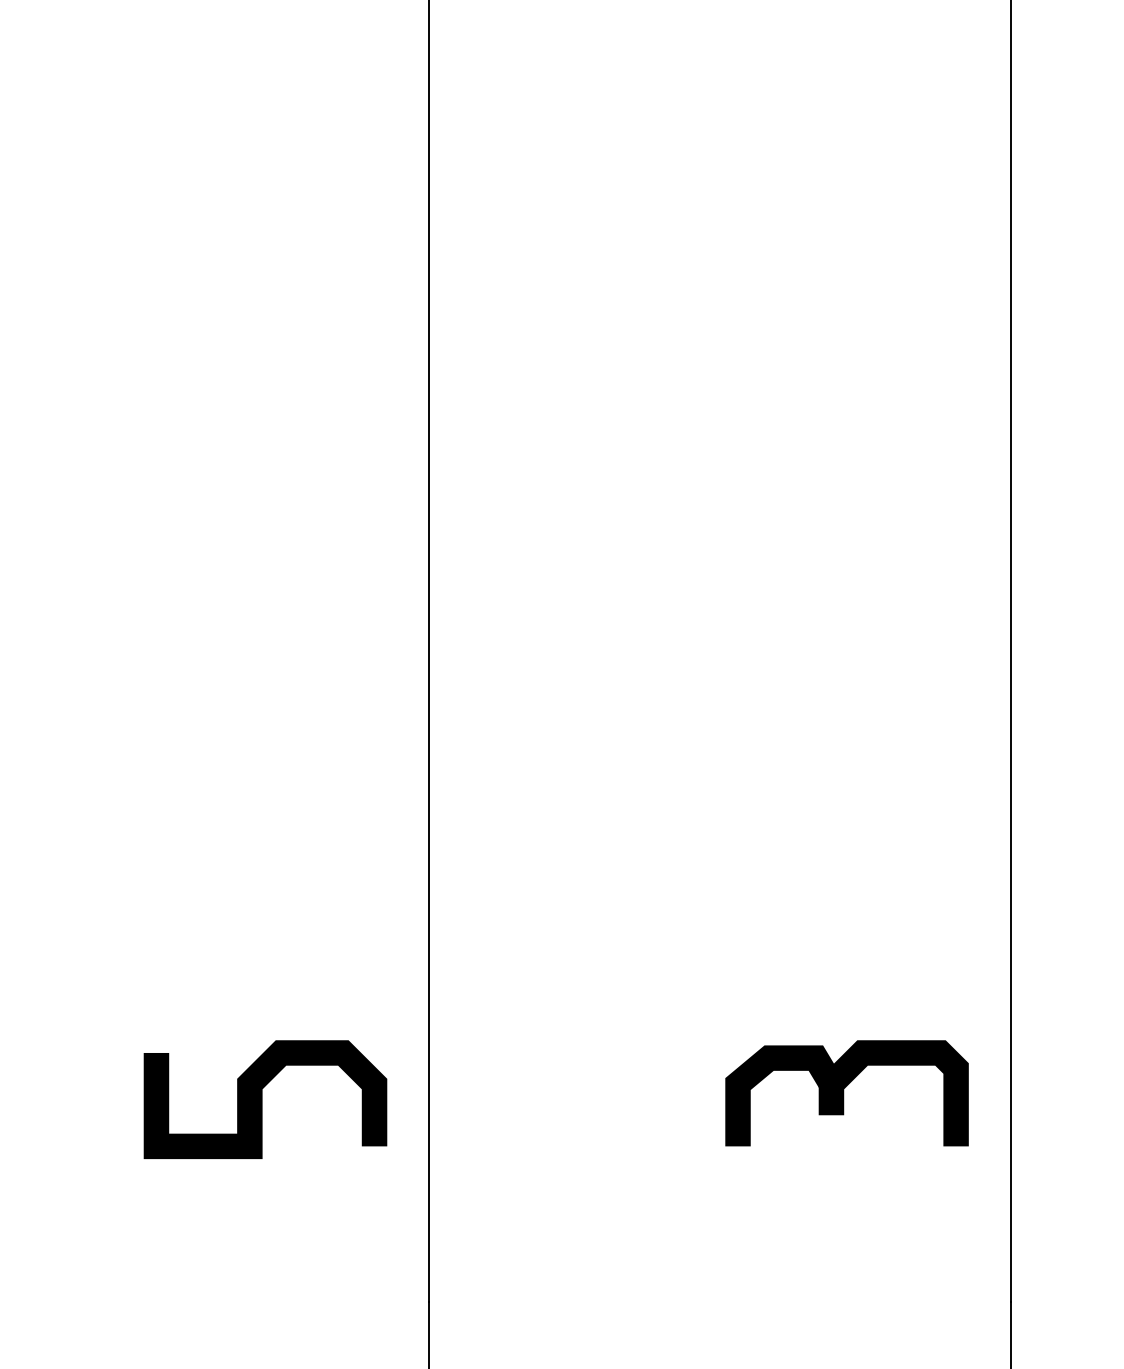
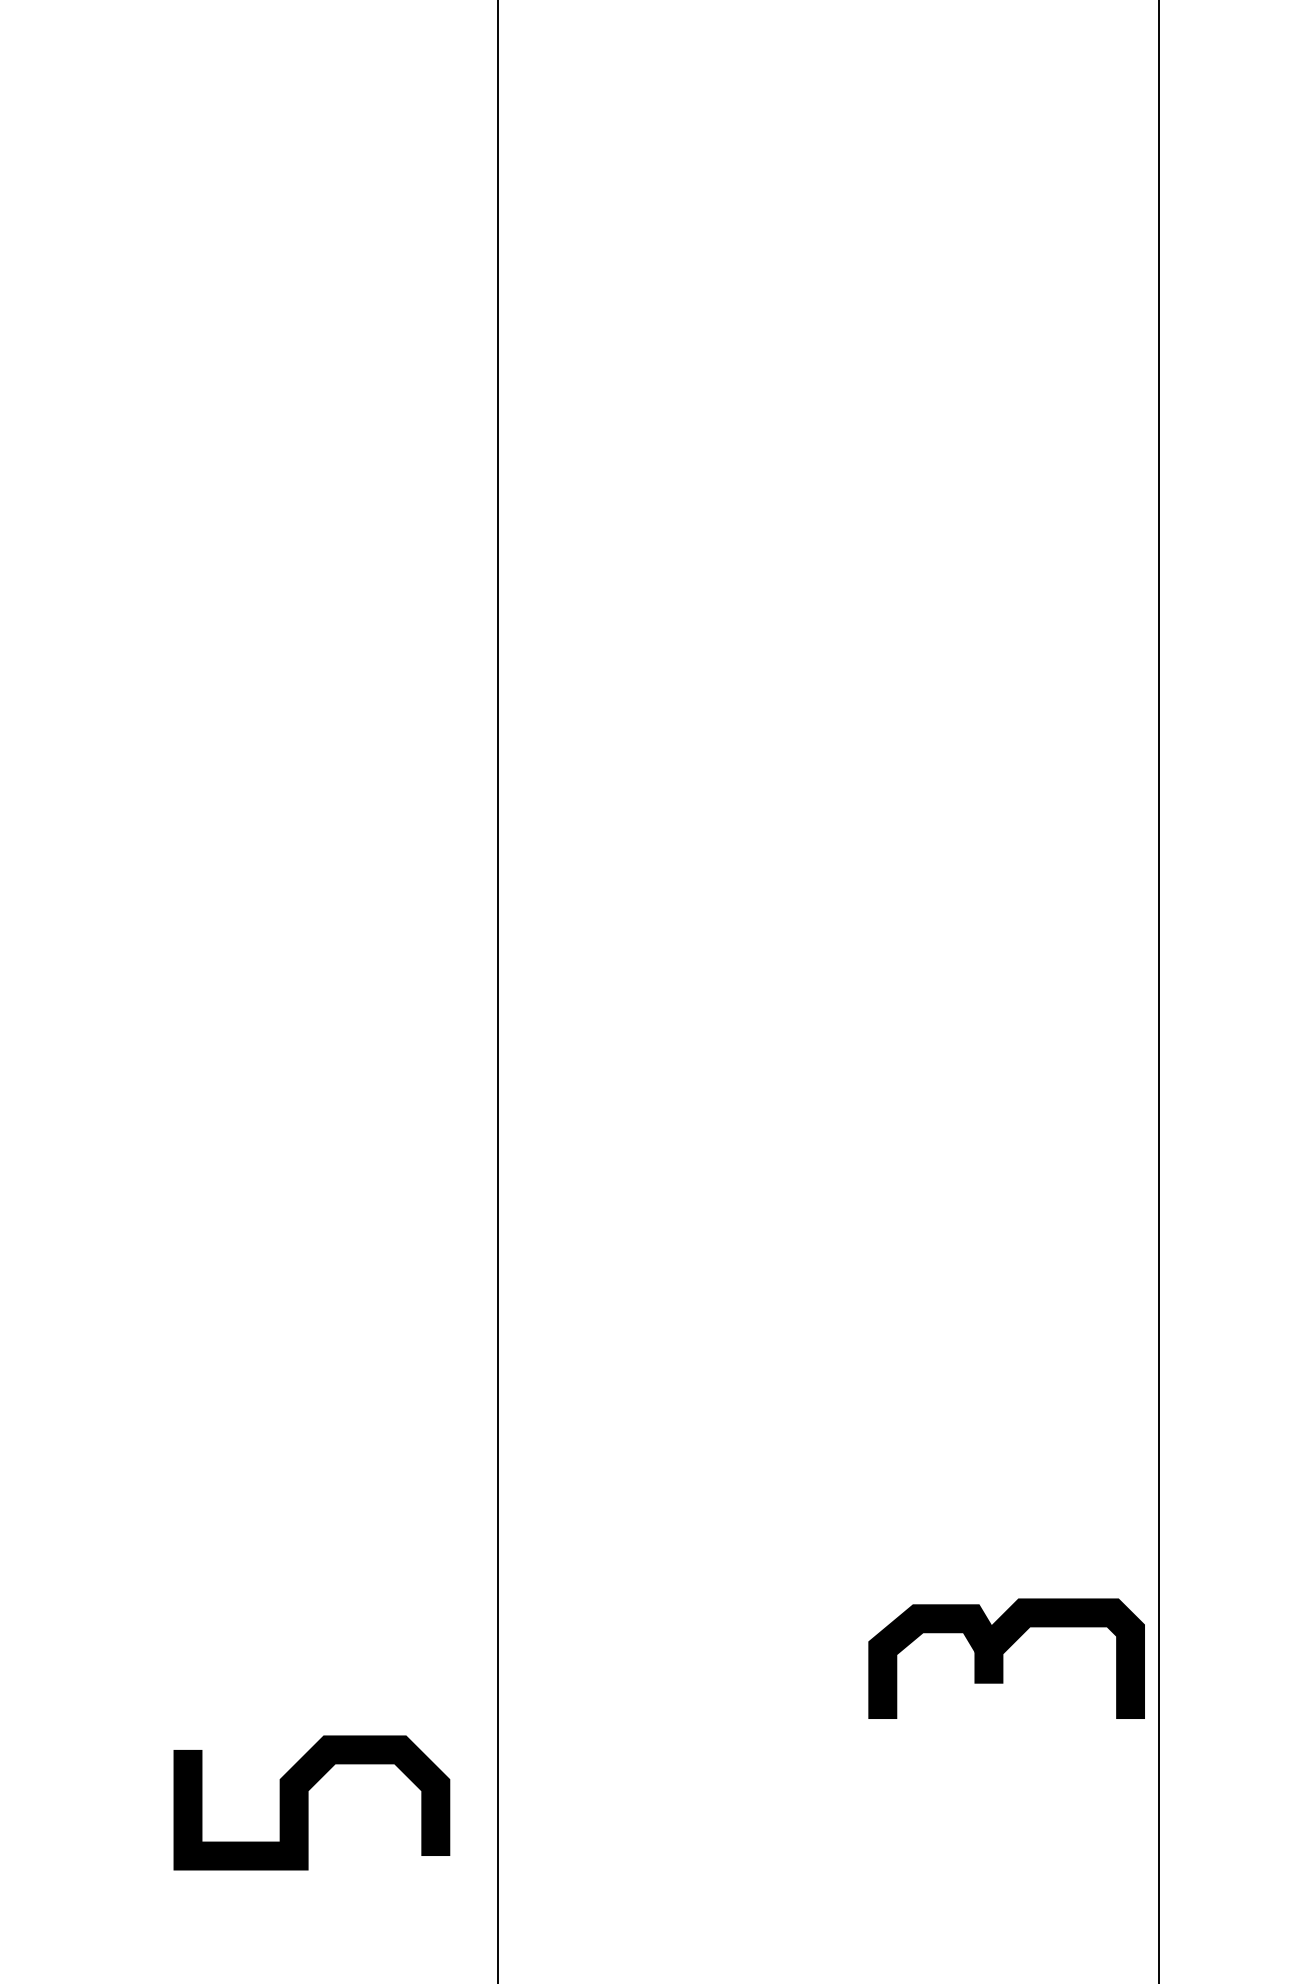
part: (846, 1093) -> (1006, 1658), moved

